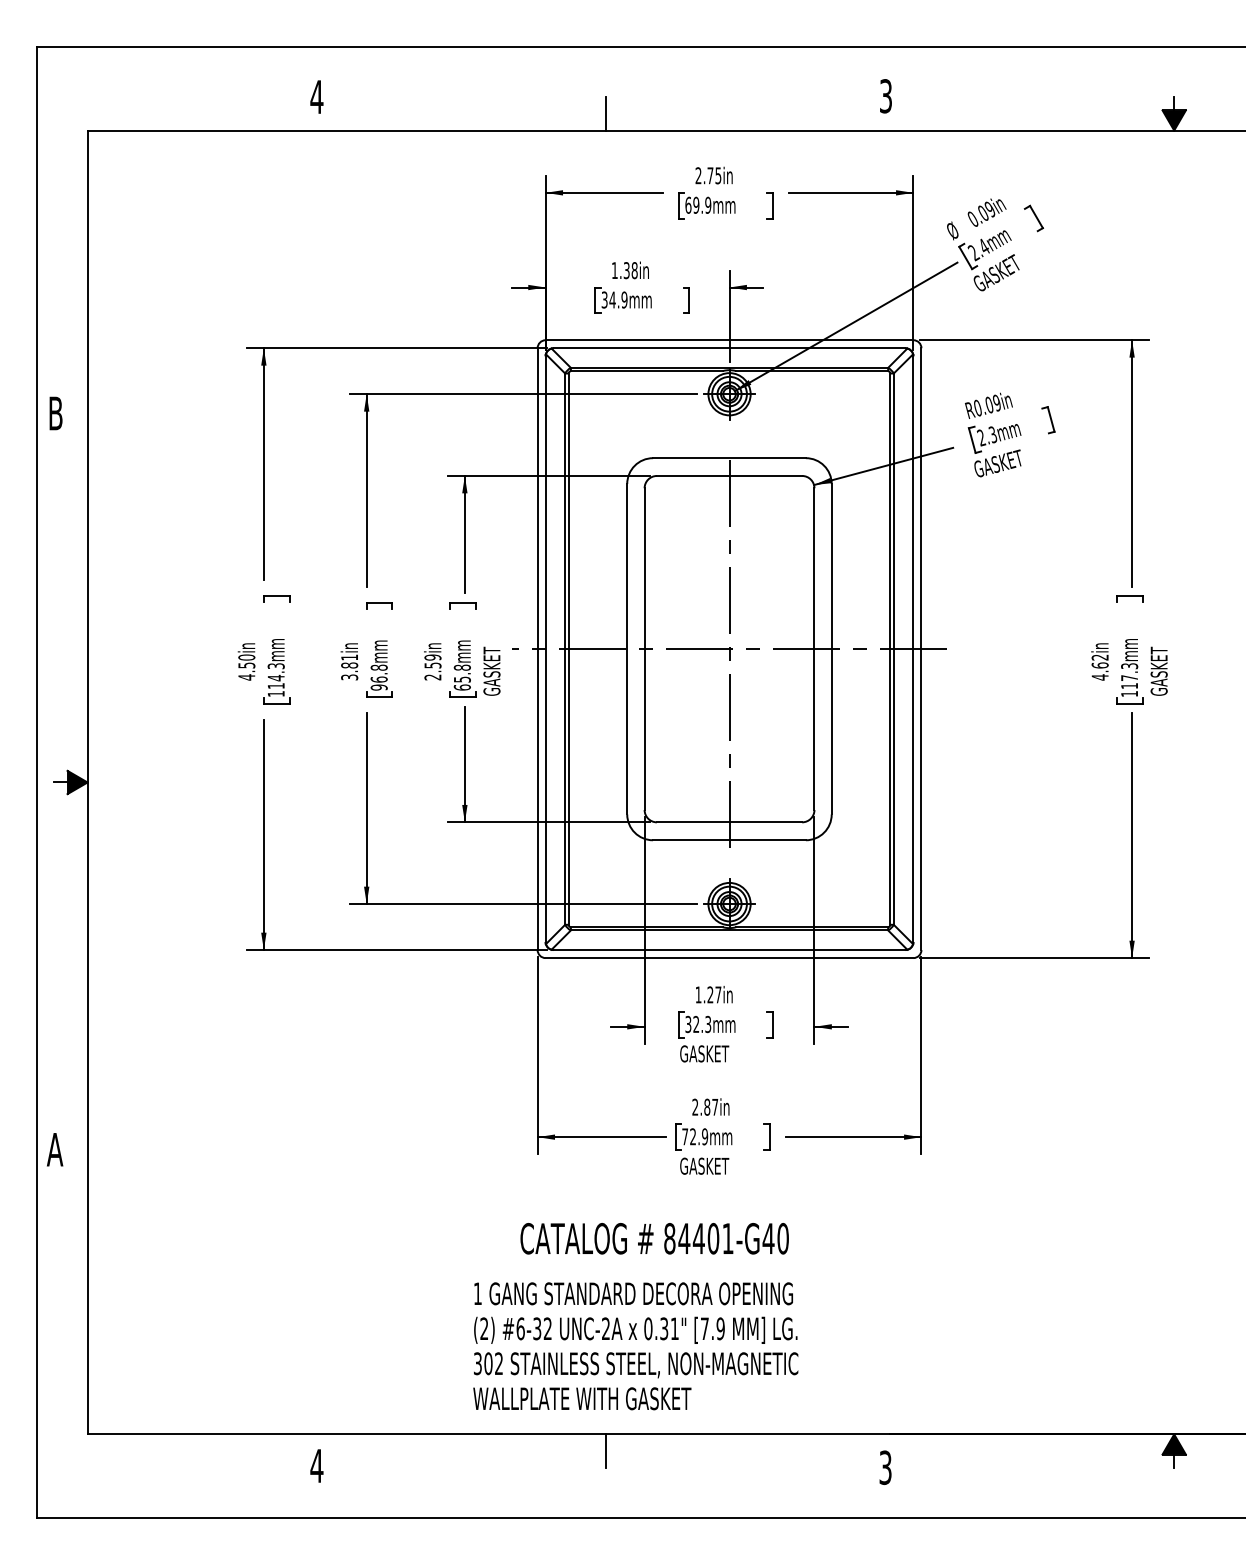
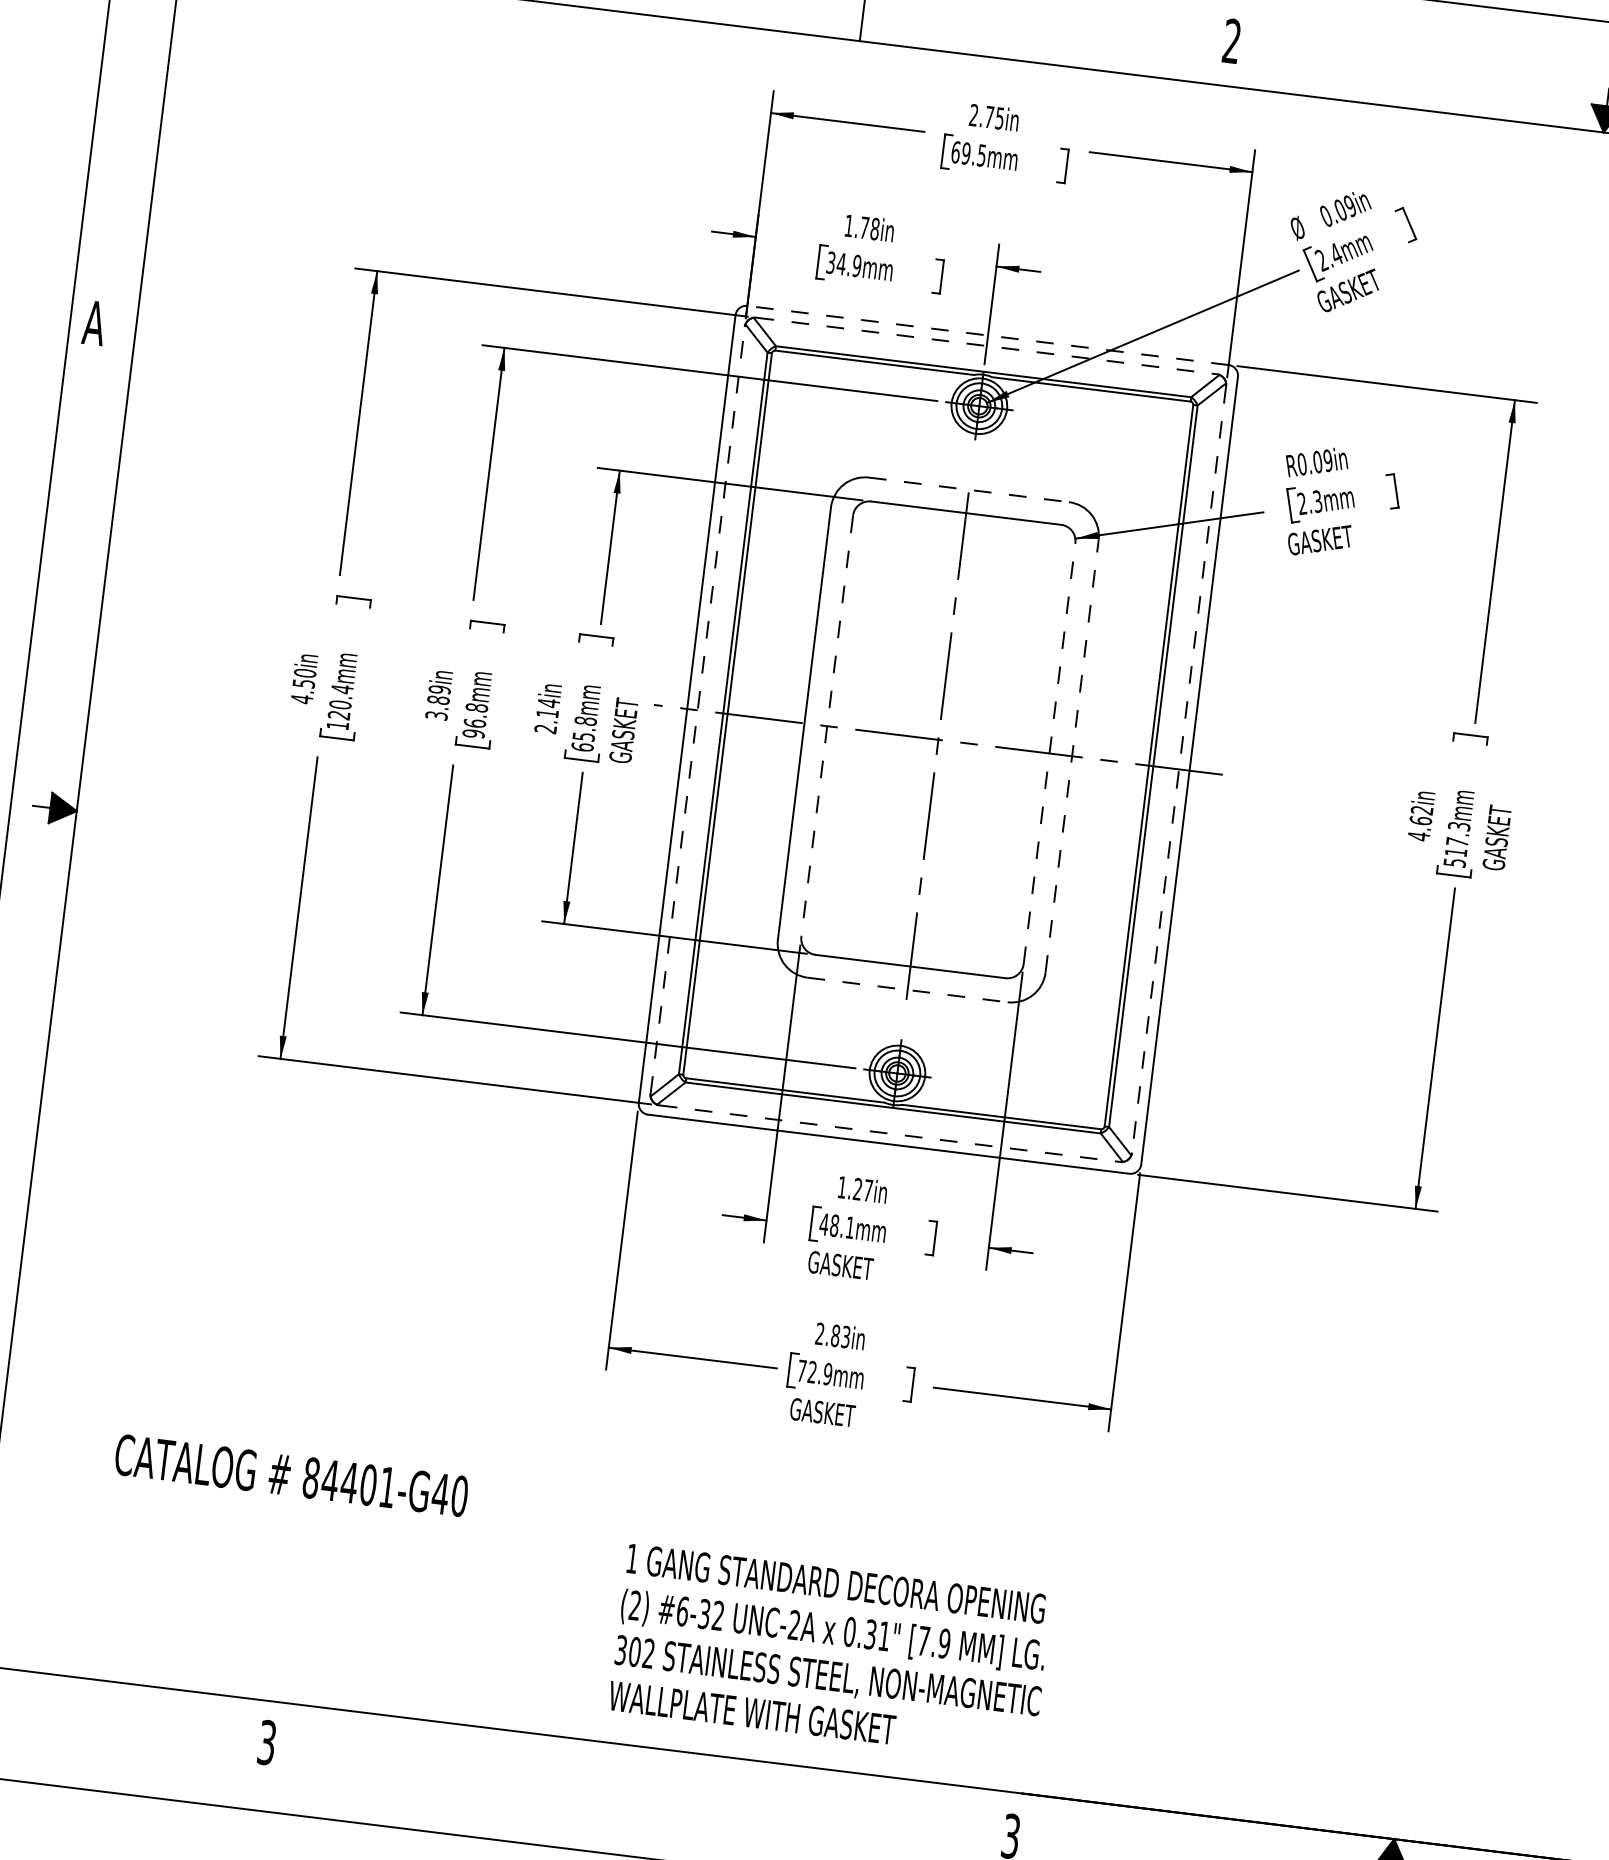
text: (885, 96) -> (1231, 41), 3 -> 2
text: (708, 204) -> (982, 154), 69.9mm -> 69.5mm
text: (626, 270) -> (864, 227), 1.38in -> 1.78in
line: (729, 340) -> (987, 335), solid -> dashed
line: (729, 348) -> (986, 346), solid -> dashed
text: (55, 413) -> (94, 323), B -> A
line: (729, 458) -> (968, 490), solid -> dashed
line: (831, 648) -> (1071, 755), solid -> dashed
line: (545, 649) -> (697, 710), solid -> dashed
line: (644, 649) -> (827, 726), solid -> dashed
line: (814, 649) -> (1049, 753), solid -> dashed
line: (913, 649) -> (1179, 769), solid -> dashed
text: (349, 657) -> (439, 689), 3.81in -> 3.89in
text: (432, 661) -> (547, 708), 2.59in -> 2.14in
text: (275, 676) -> (339, 702), 114.3mm -> 120.4mm
text: (1129, 693) -> (1454, 862), 117.3mm -> 517.3mm
line: (729, 840) -> (907, 990), solid -> dashed
line: (729, 950) -> (889, 1134), solid -> dashed
text: (698, 1024) -> (837, 1226), 32.3mm -> 48.1mm
text: (715, 1106) -> (846, 1336), 2.87in -> 2.83in
text: (654, 1238) -> (291, 1475), moved
text: (635, 1346) -> (830, 1653), moved
line: (605, 1450) -> (647, 1768), removed
text: (316, 1465) -> (266, 1741), 4 -> 3

